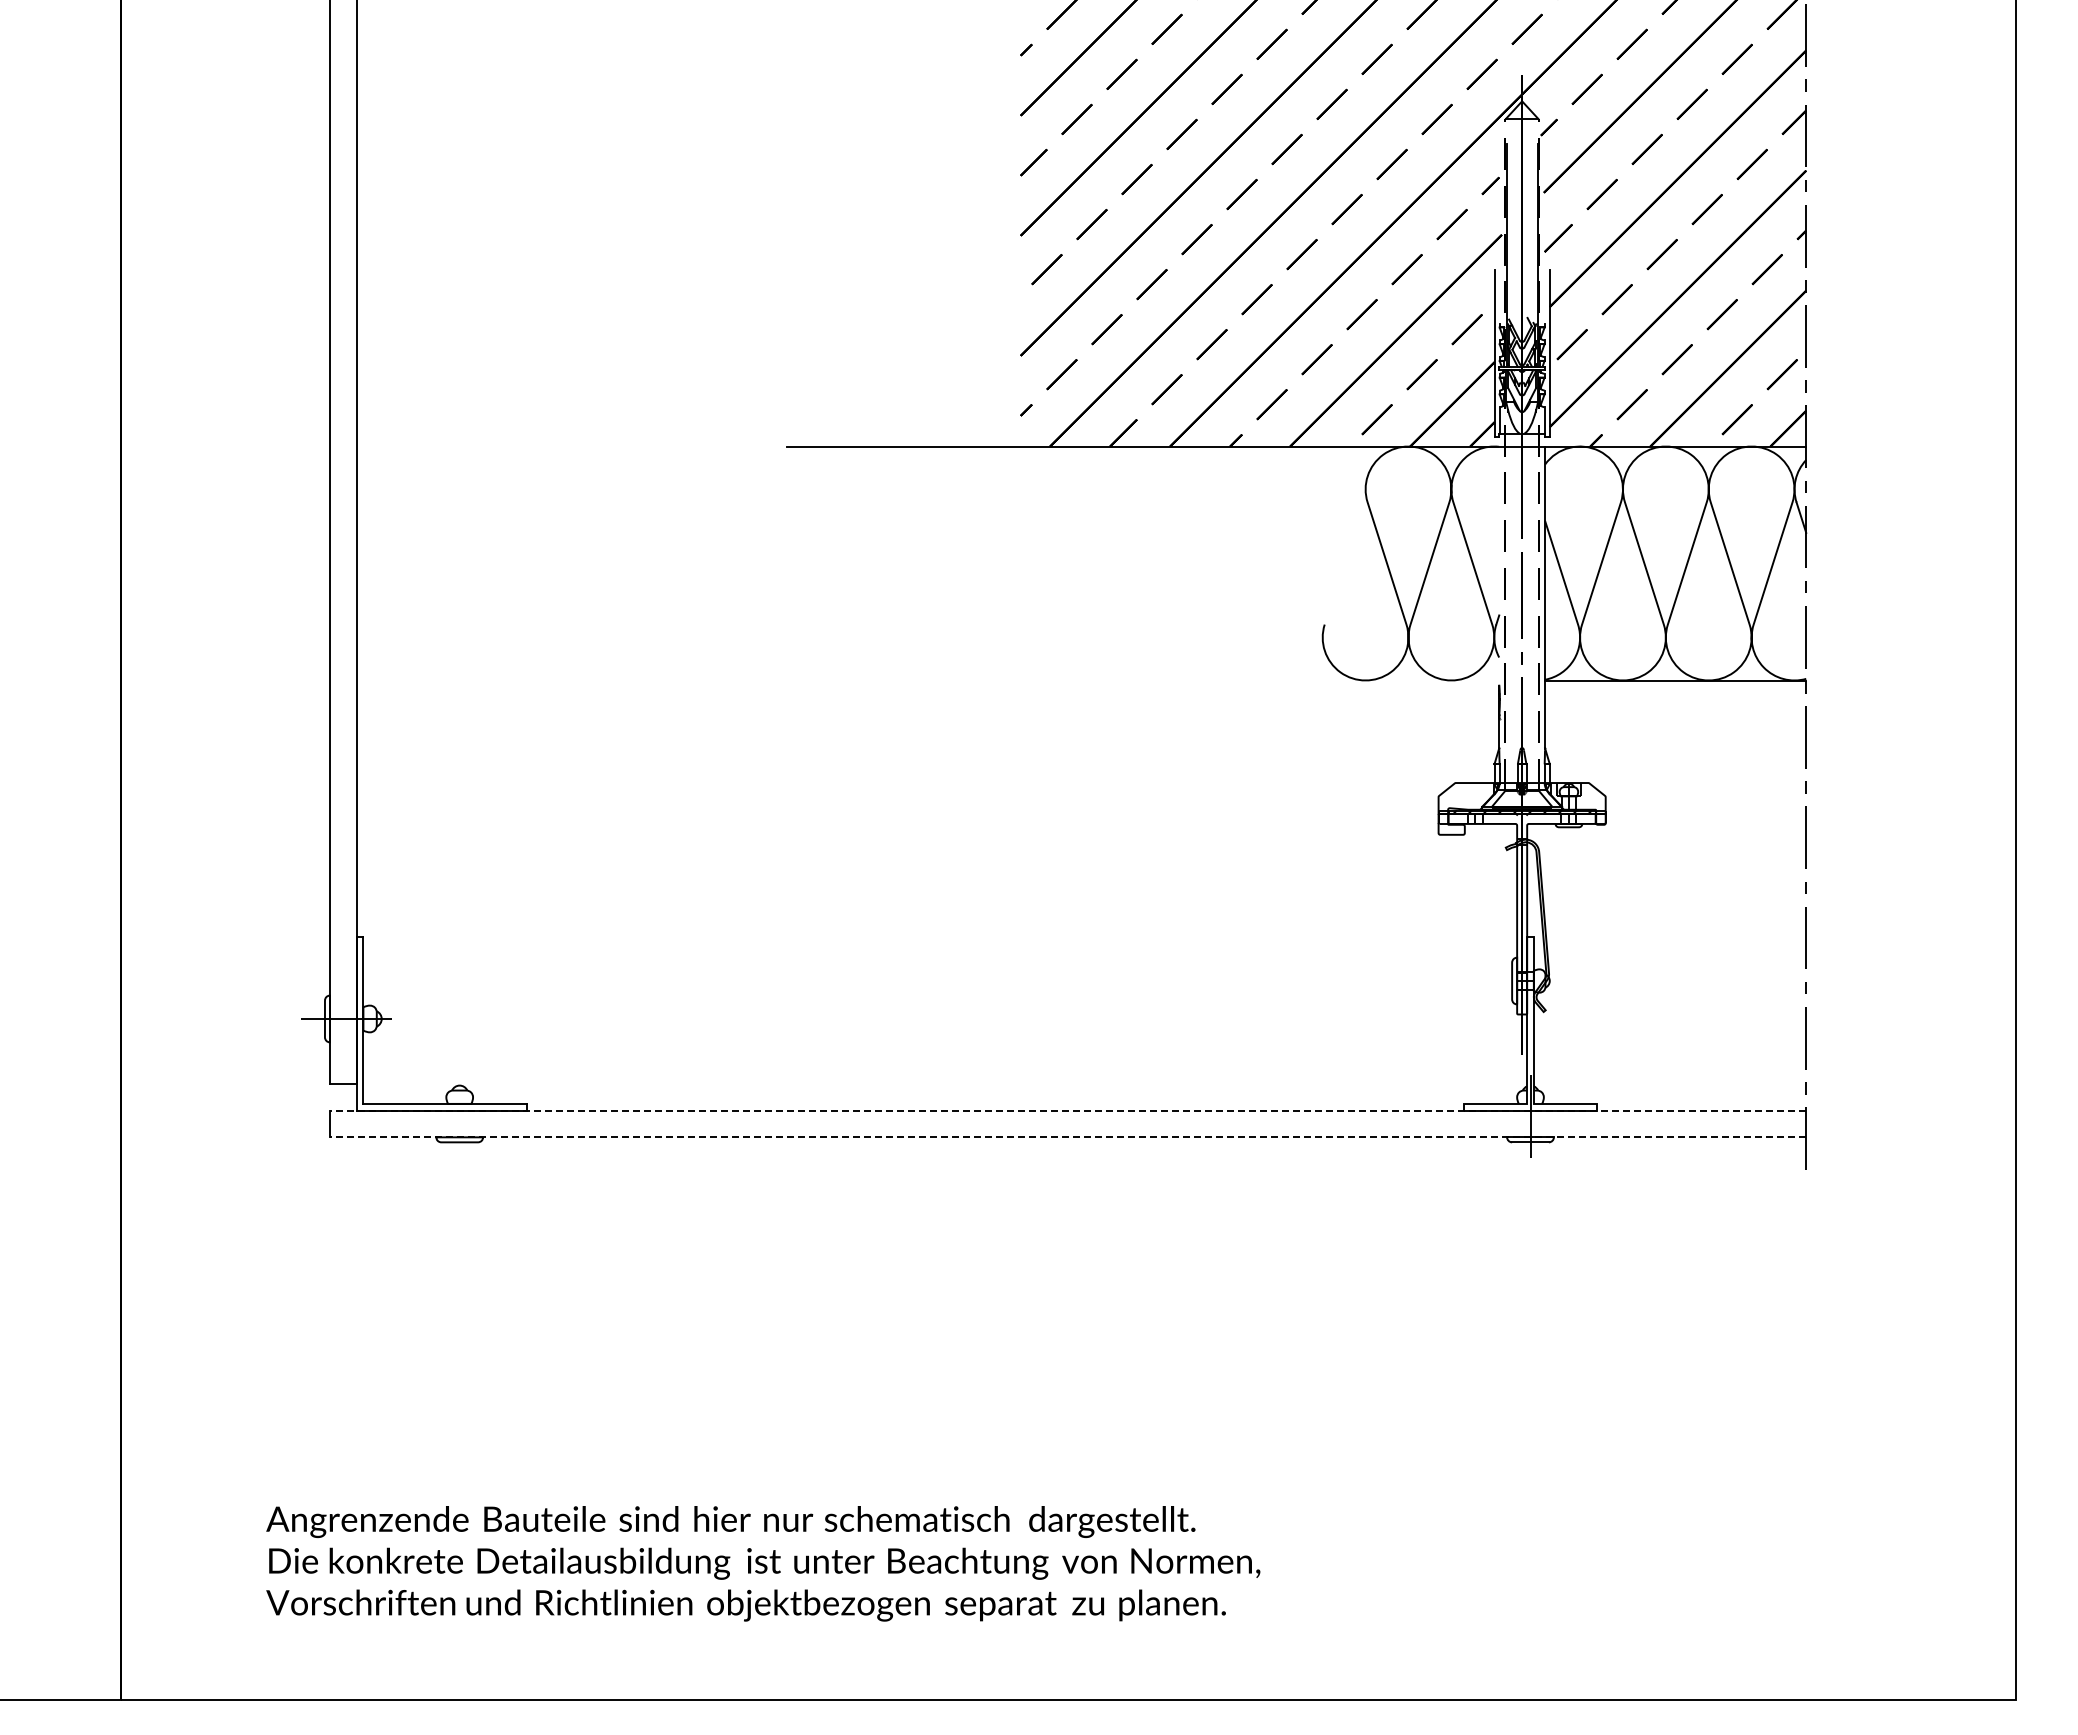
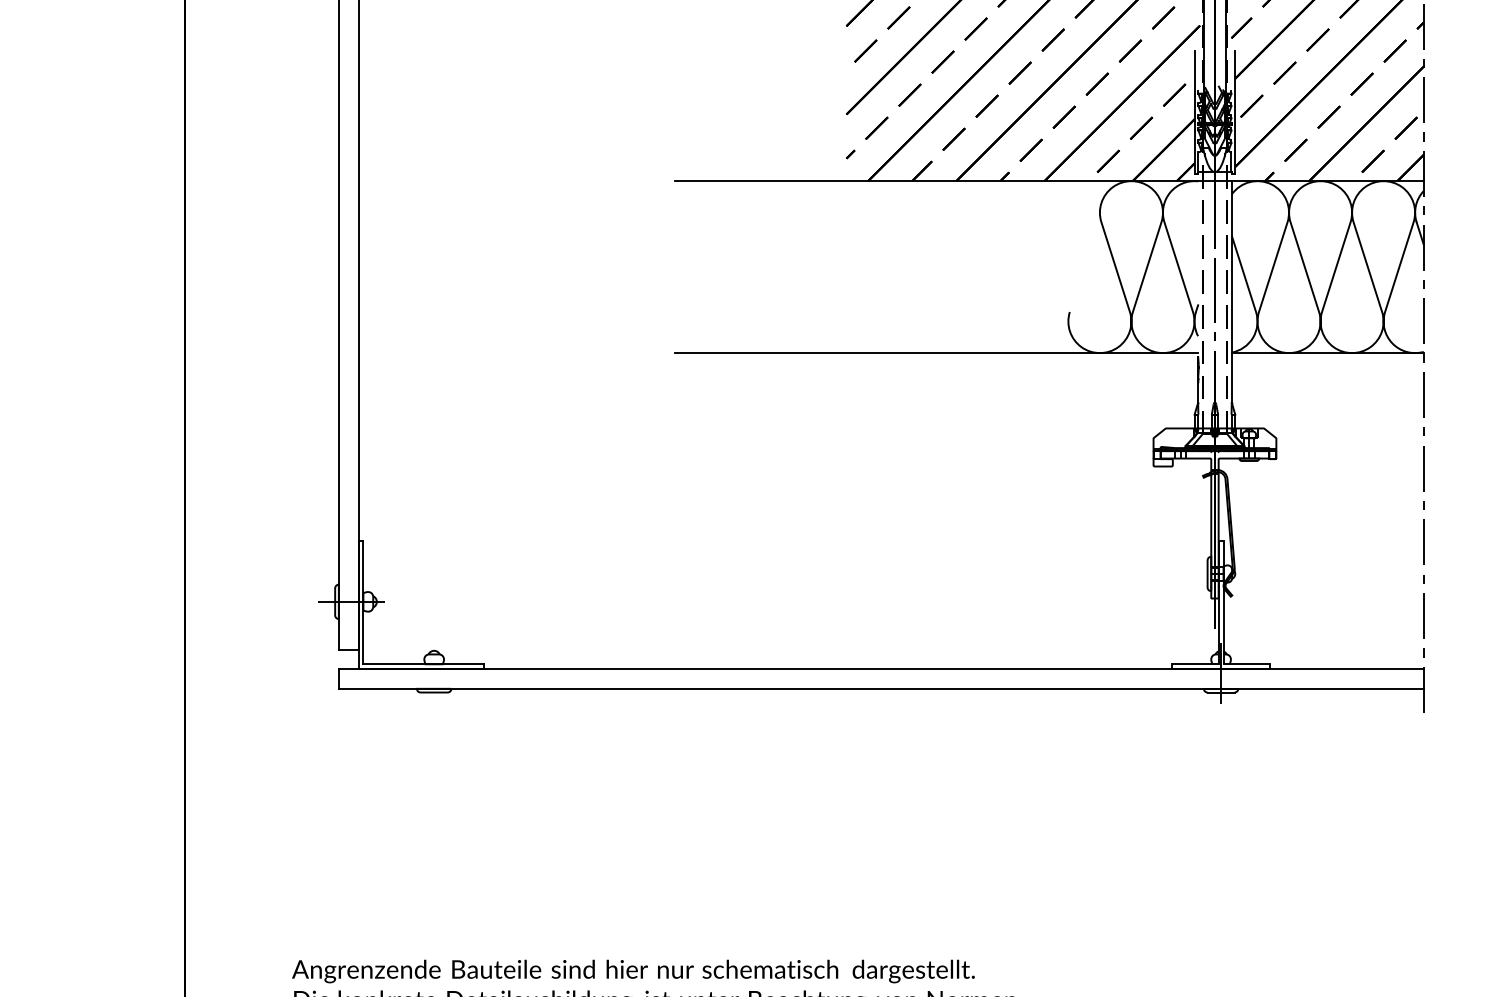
line: (1142, 680) -> (935, 353), added
line: (1067, 1110) -> (880, 669), dashed -> solid
line: (1067, 1137) -> (880, 688), dashed -> solid

